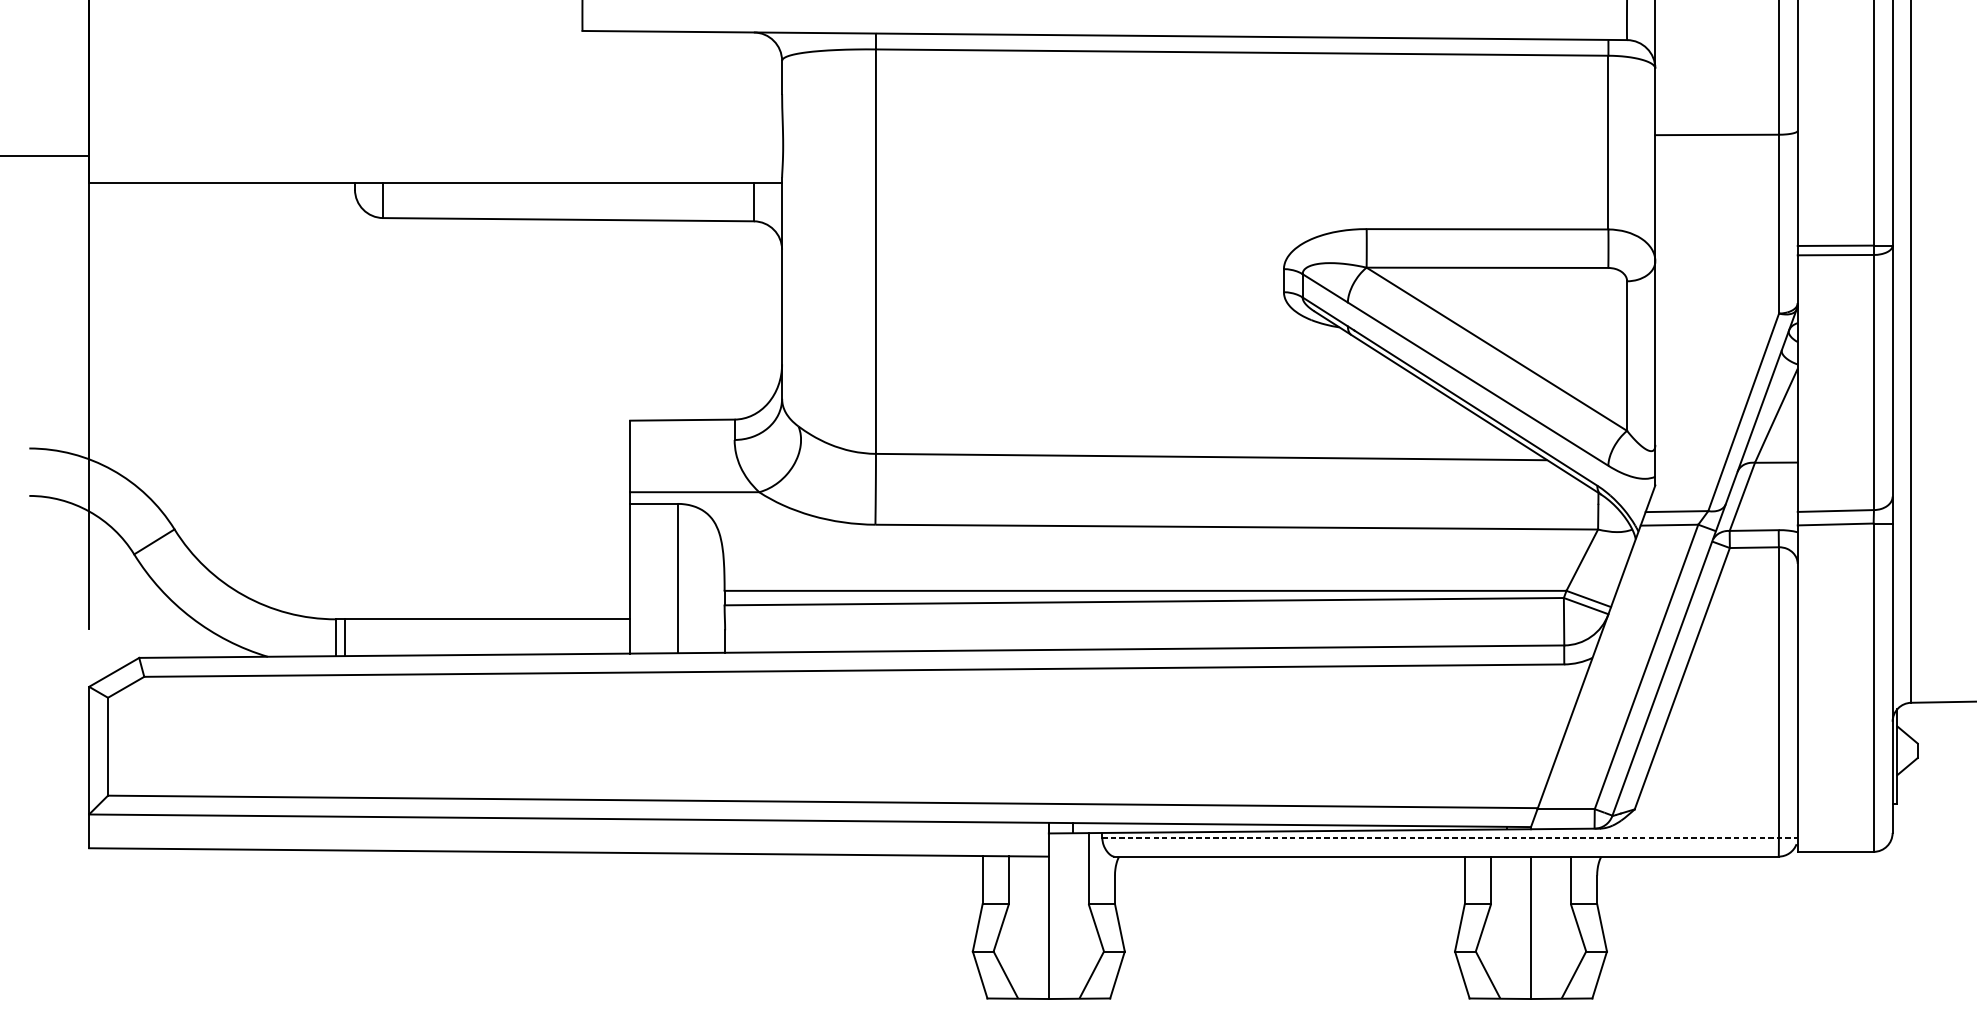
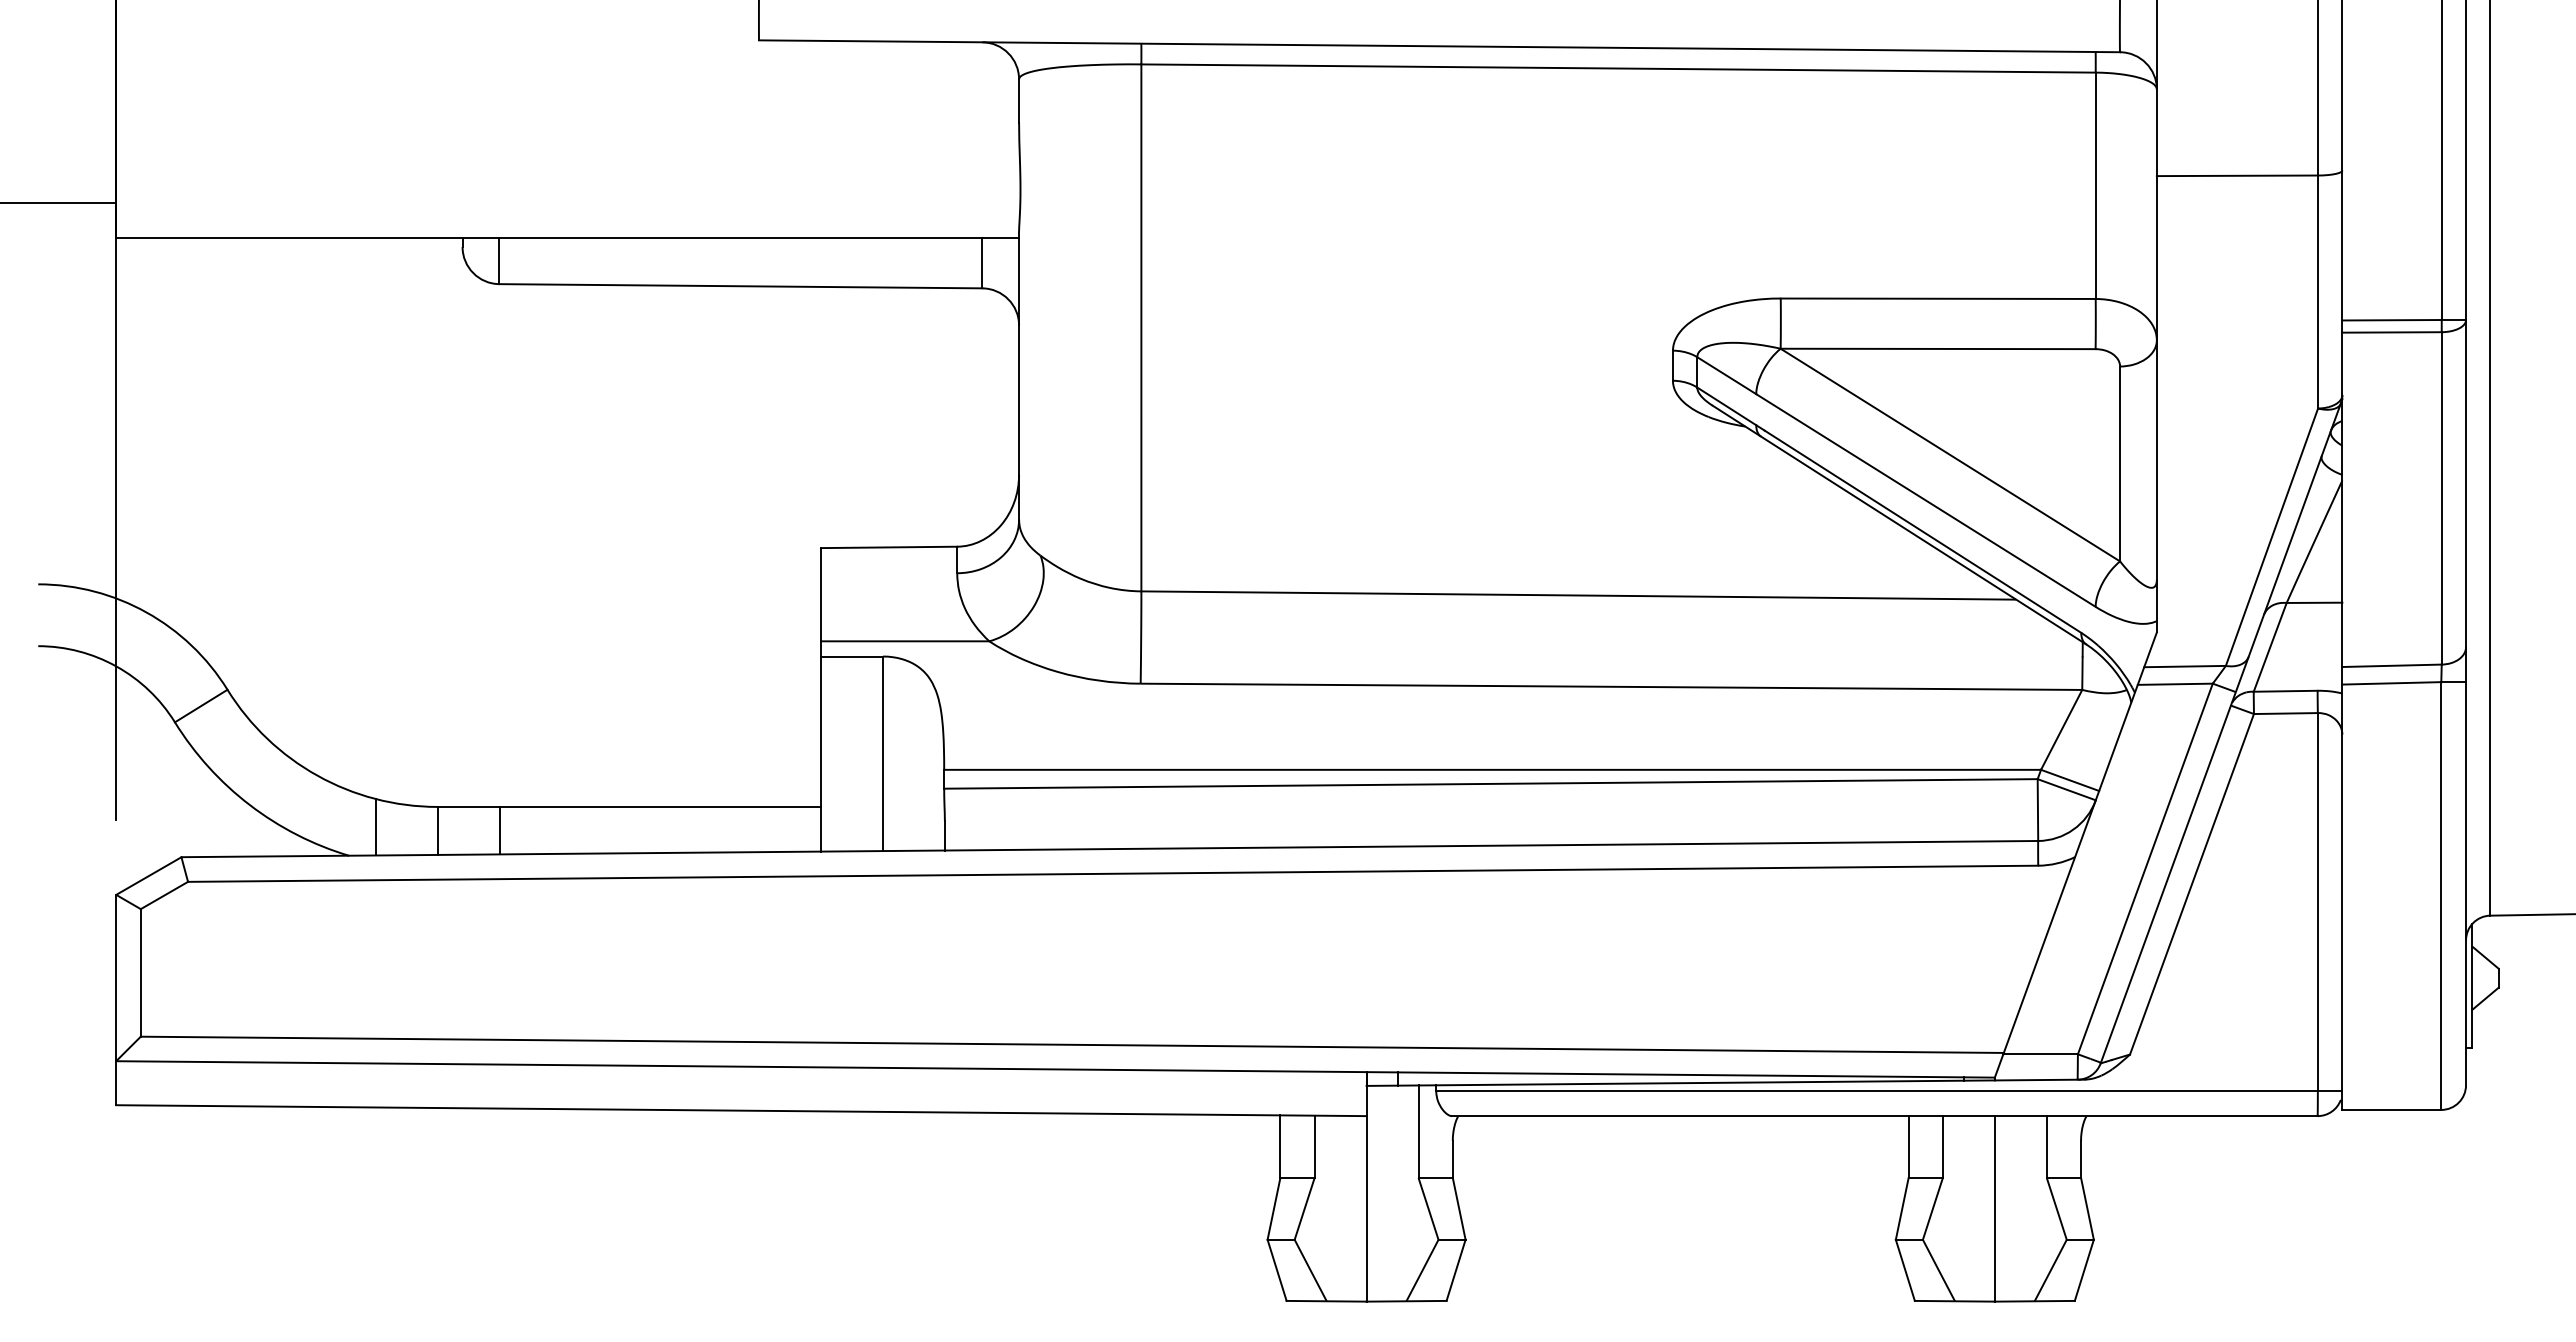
line: (288, 635) -> (376, 827), added
line: (344, 637) -> (499, 830), moved
line: (1450, 837) -> (1889, 1091), dashed -> solid

